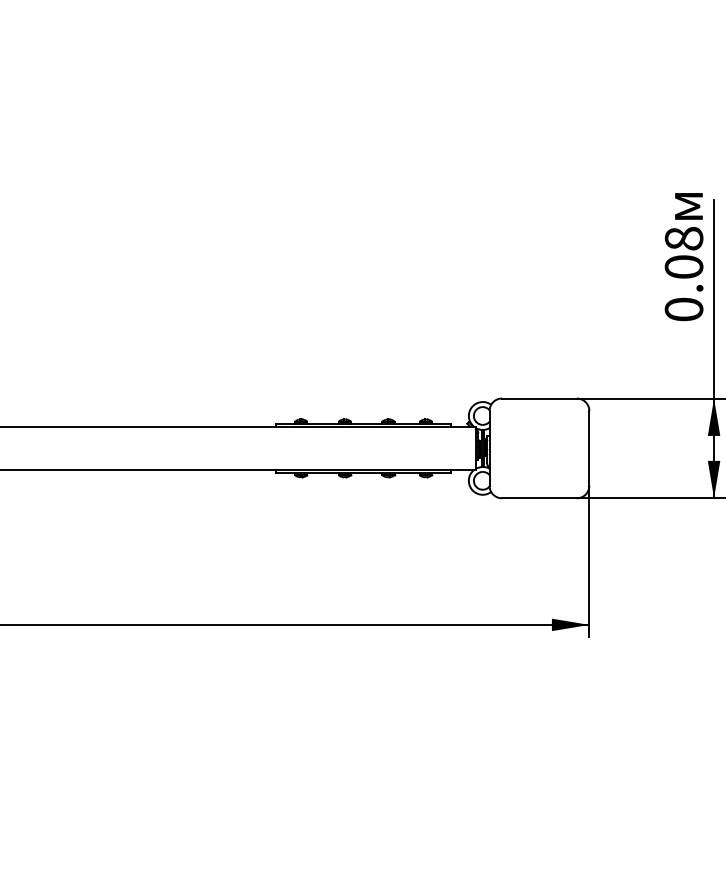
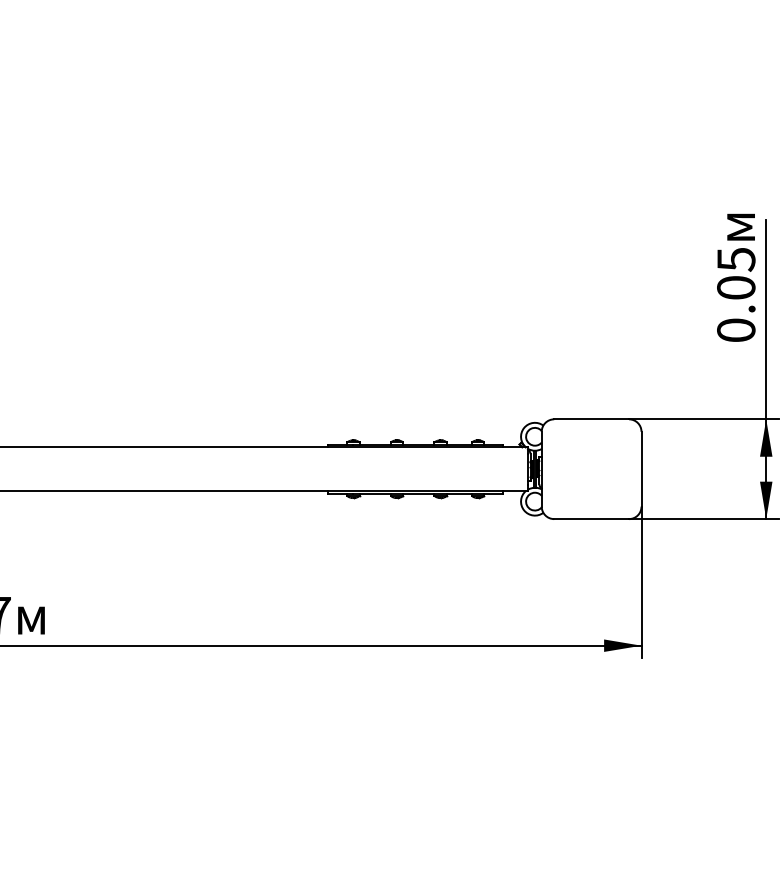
text: (684, 238) -> (736, 259), 0.08 -> 0.05

